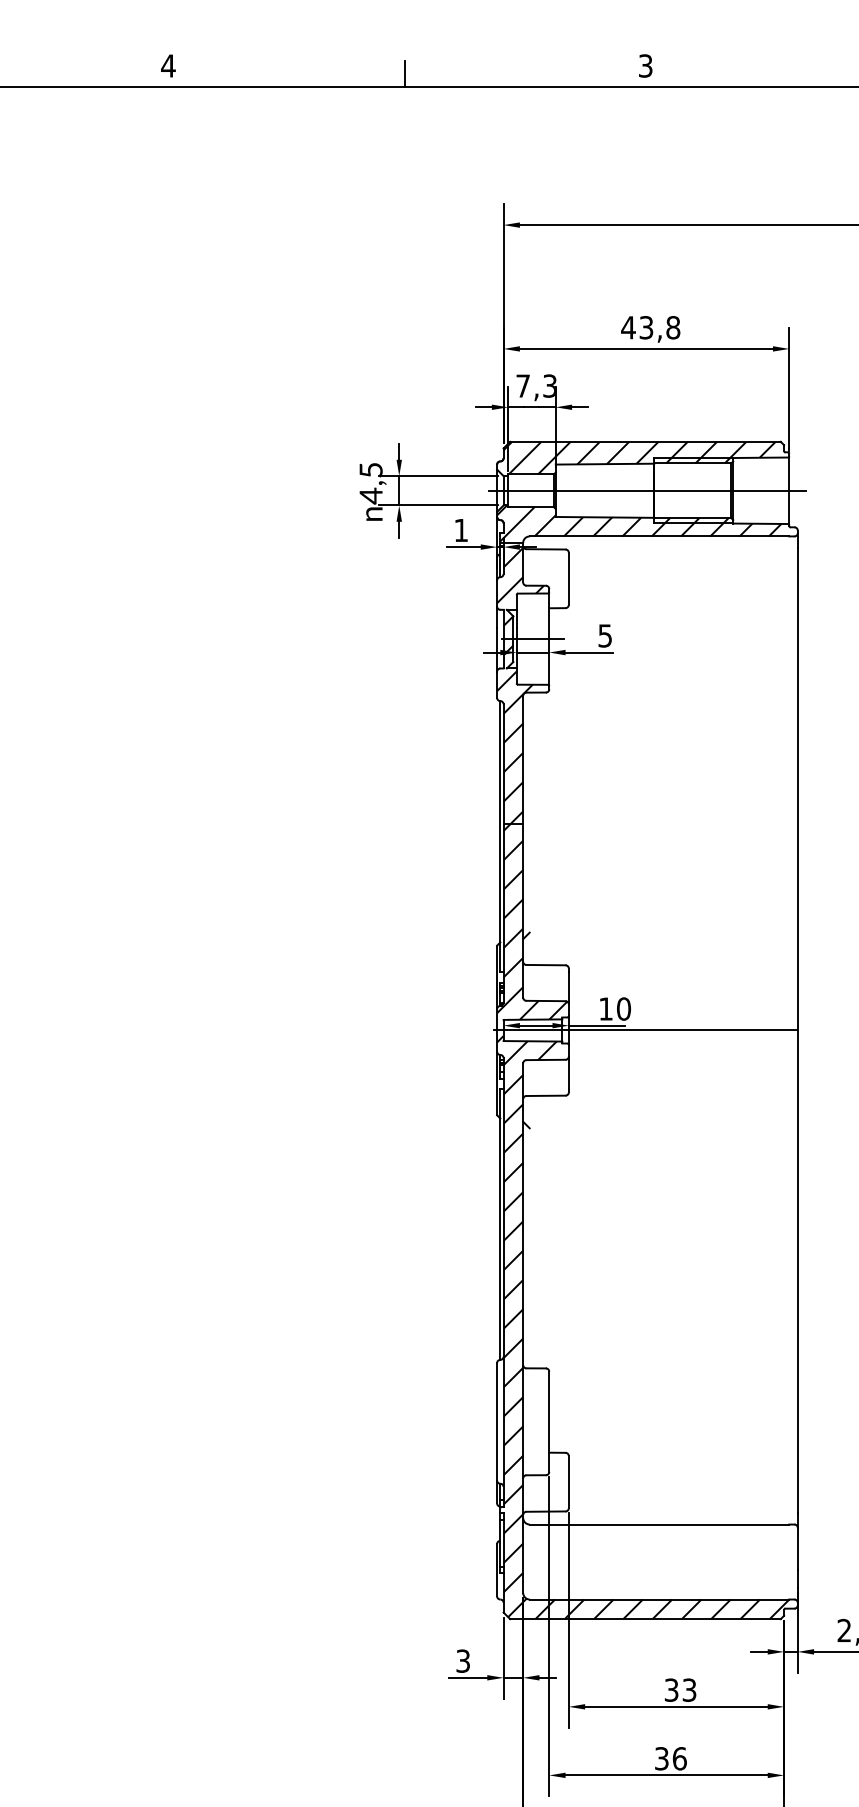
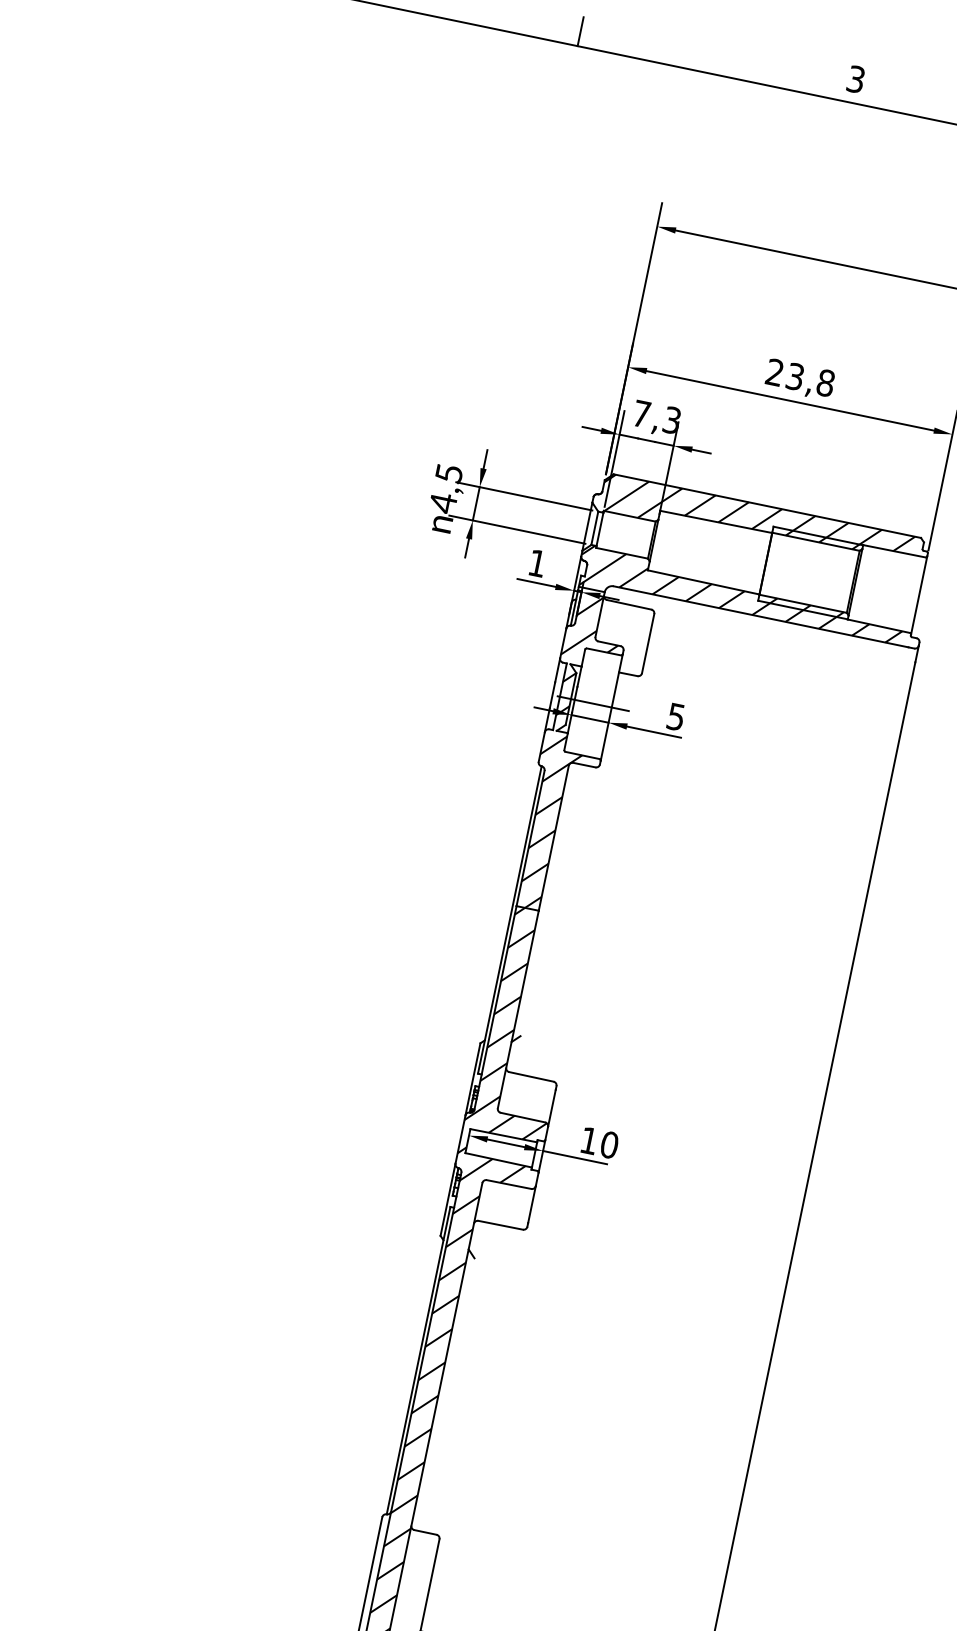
text: (628, 327) -> (775, 372), 43,8 -> 23,8
line: (647, 490) -> (758, 561), removed
line: (645, 1030) -> (629, 1174), removed

